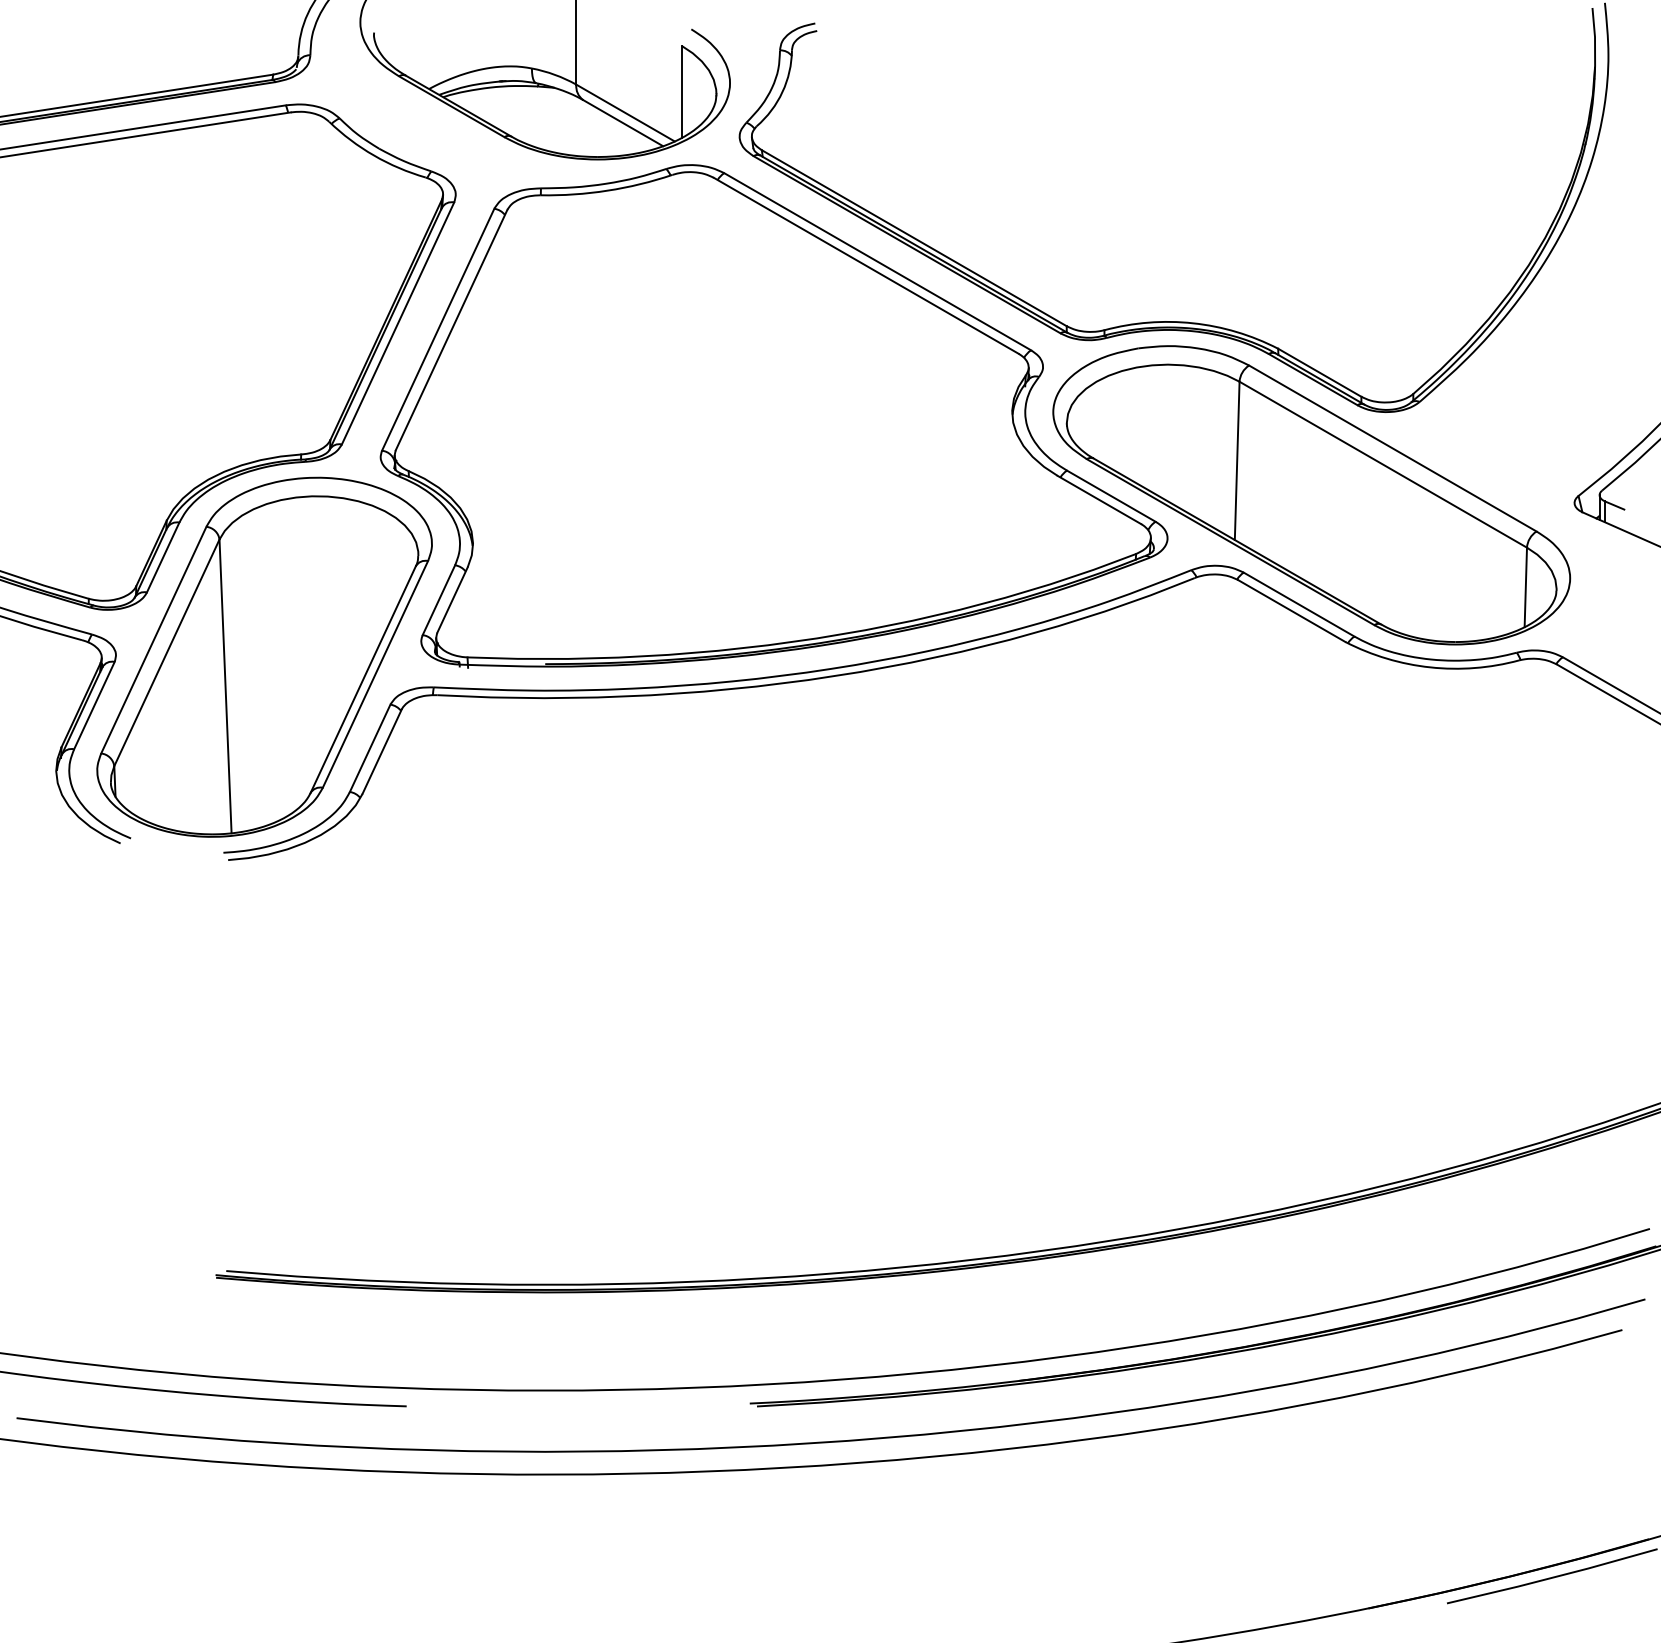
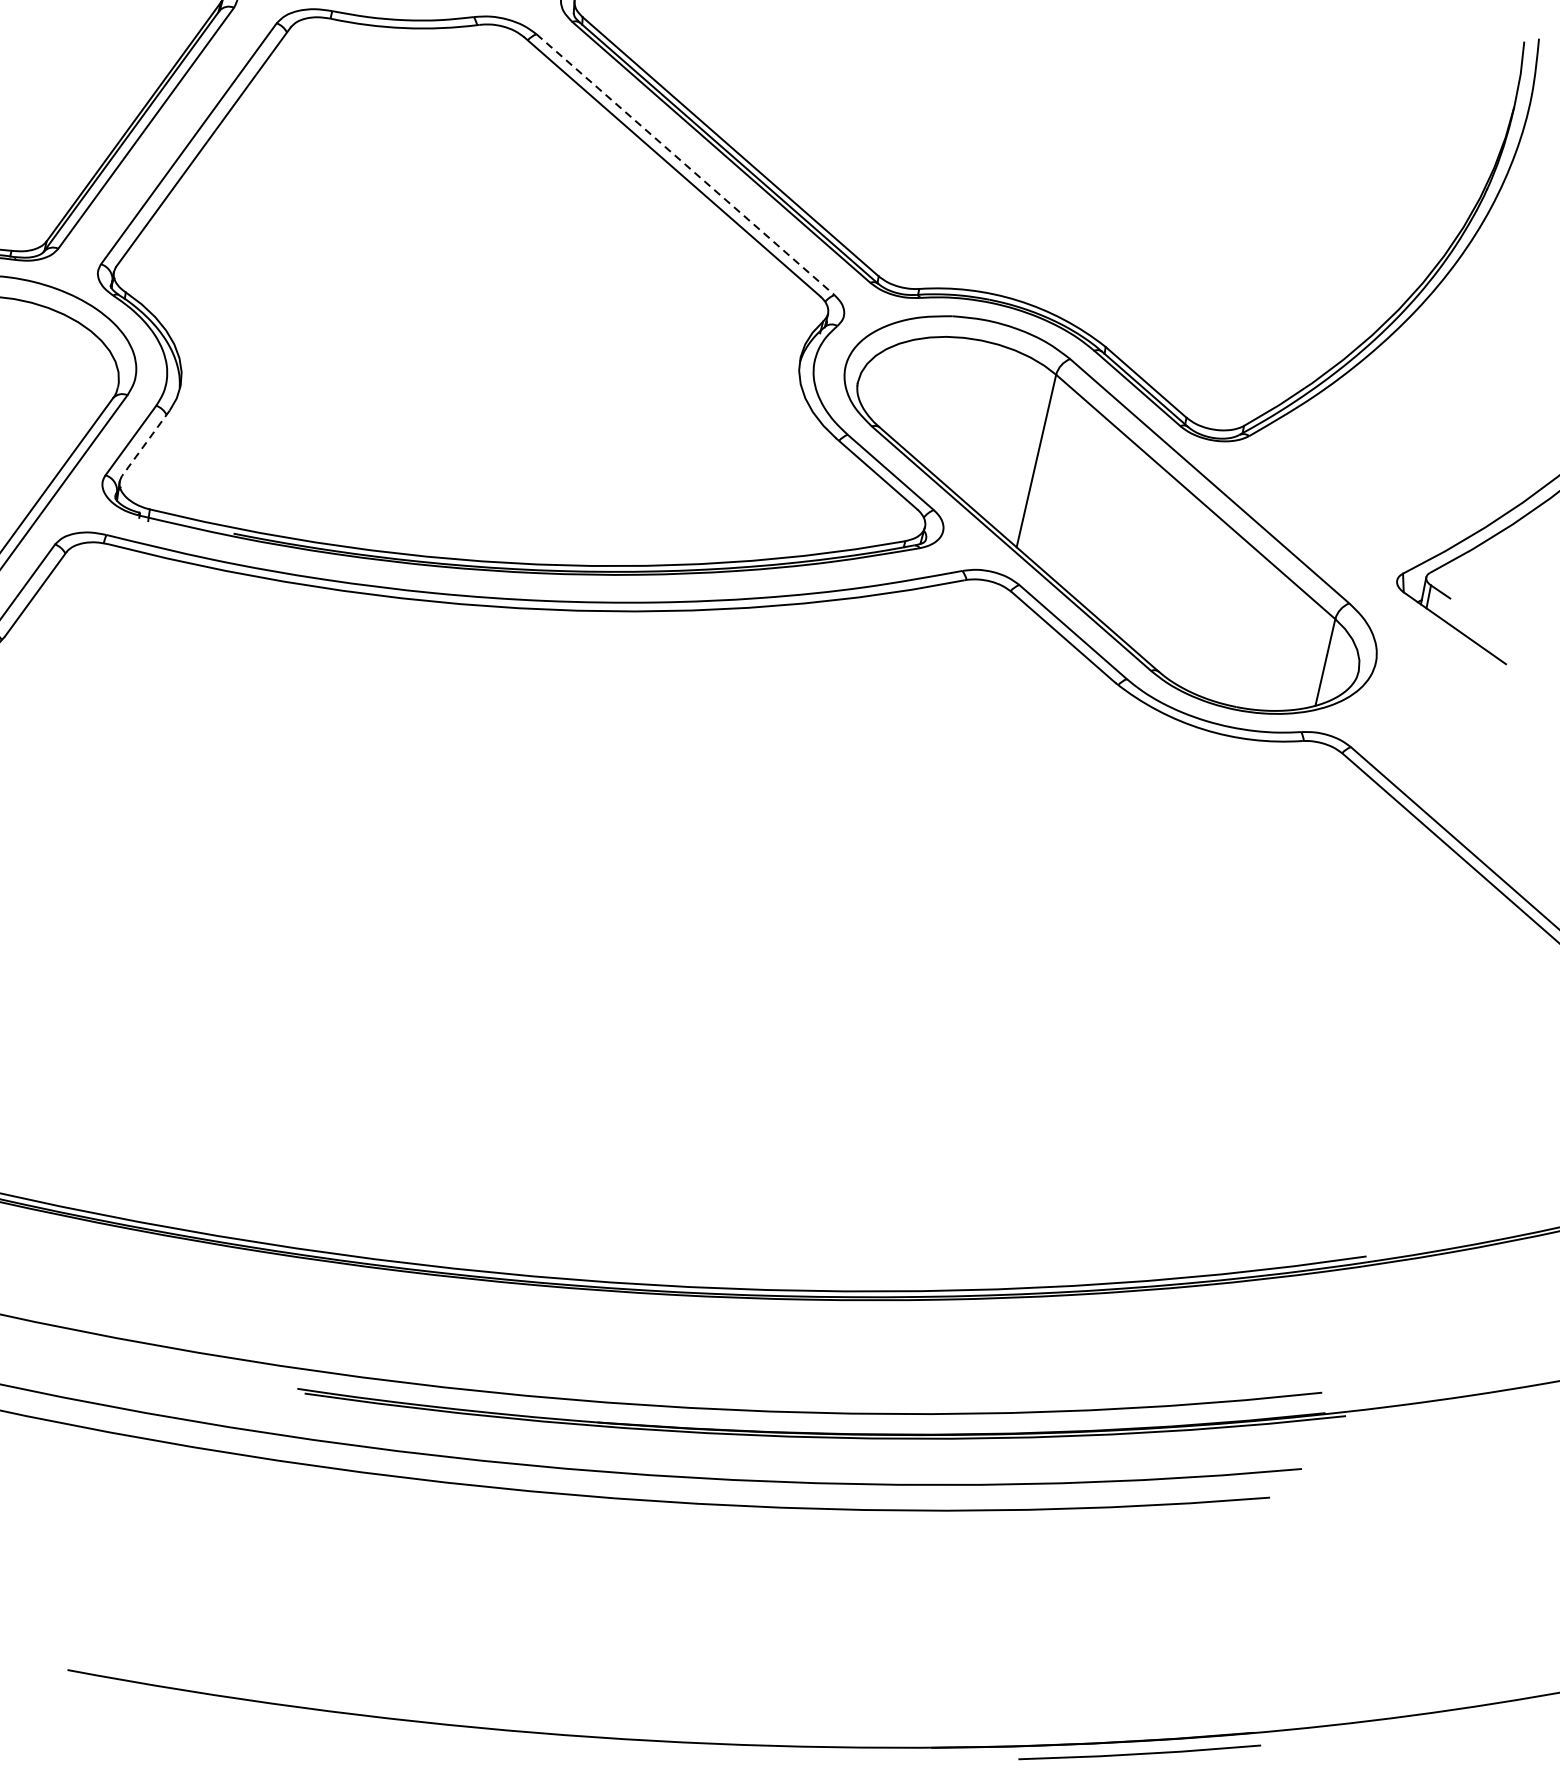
line: (878, 262) -> (686, 165), solid -> dashed
line: (452, 600) -> (145, 443), solid -> dashed

